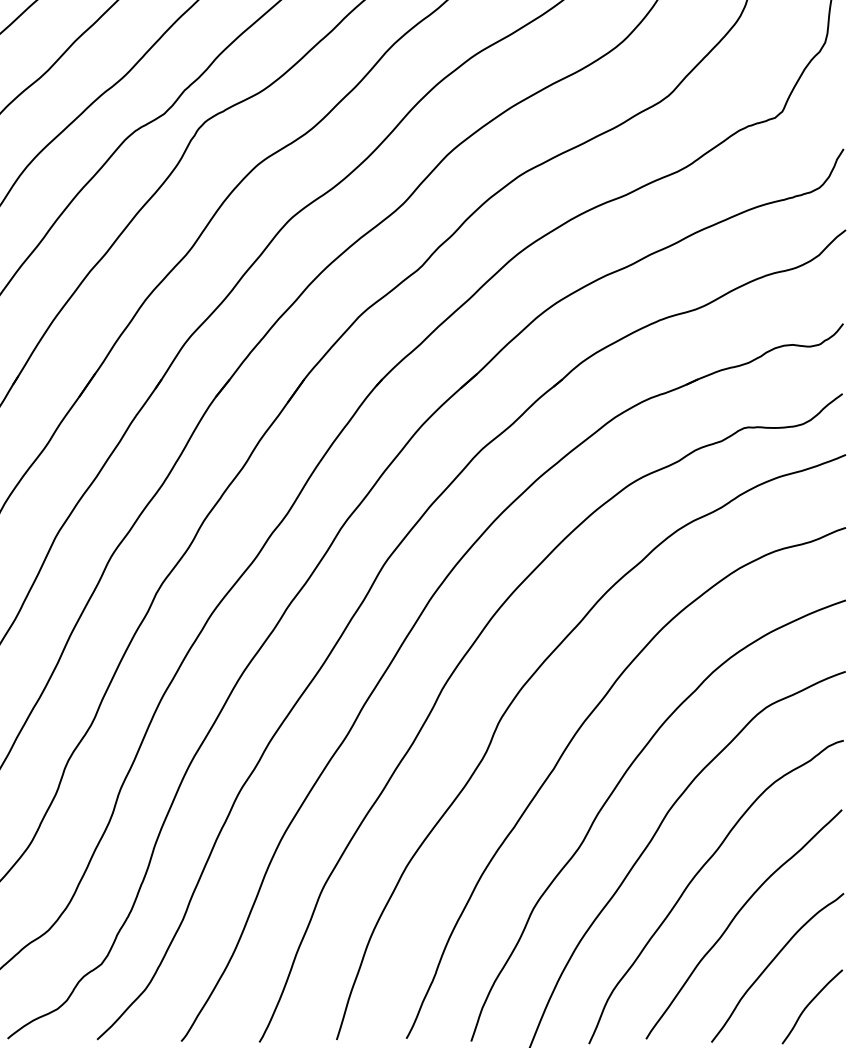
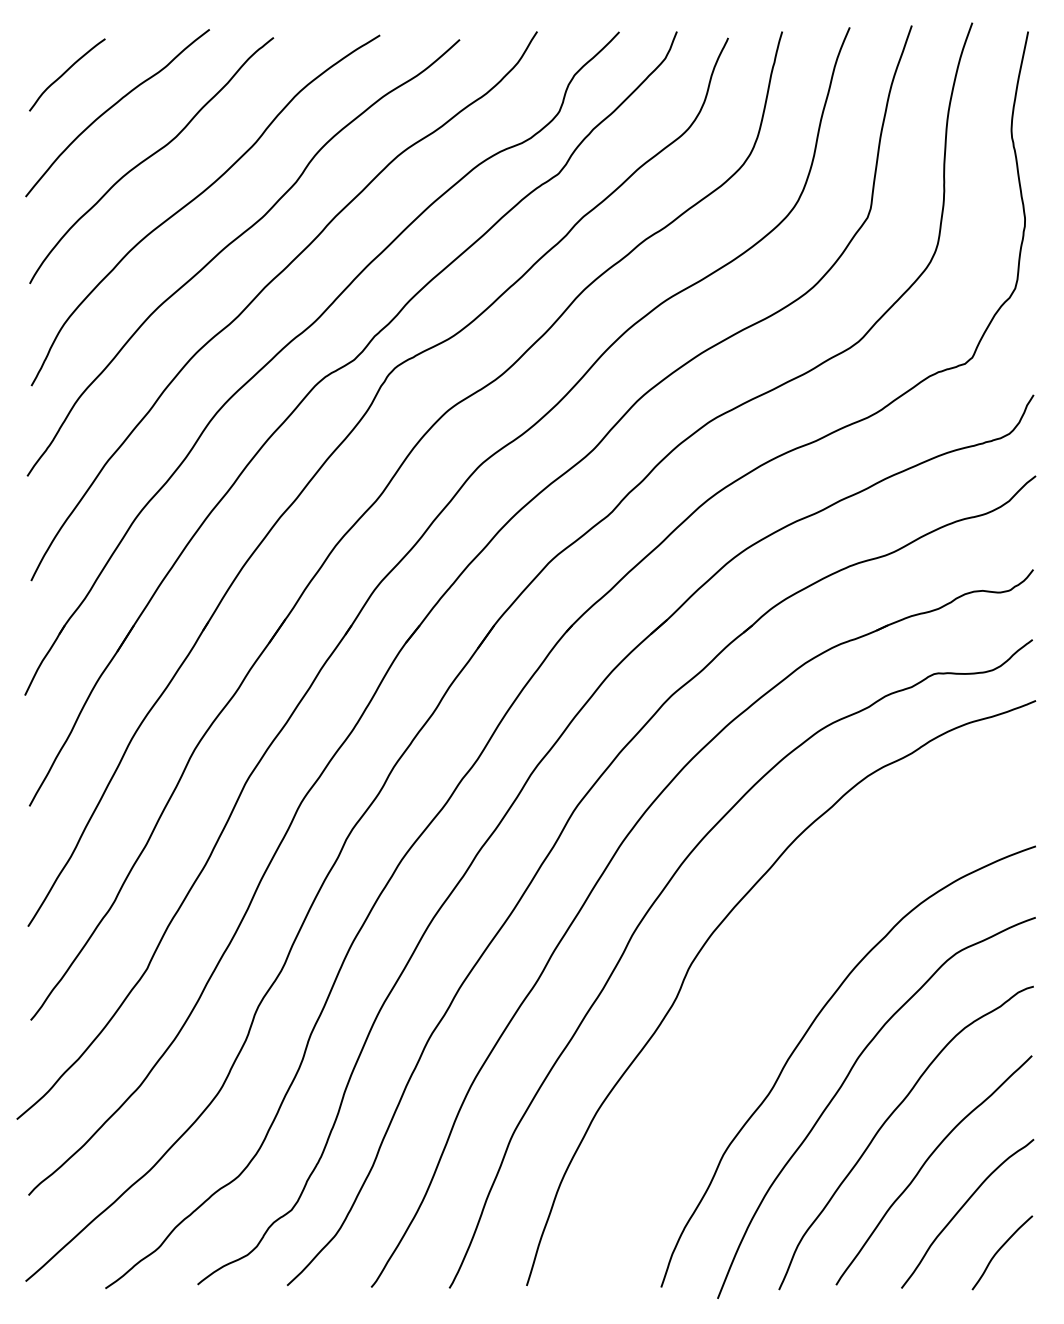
curve: (569, 745) -> (759, 991), removed

